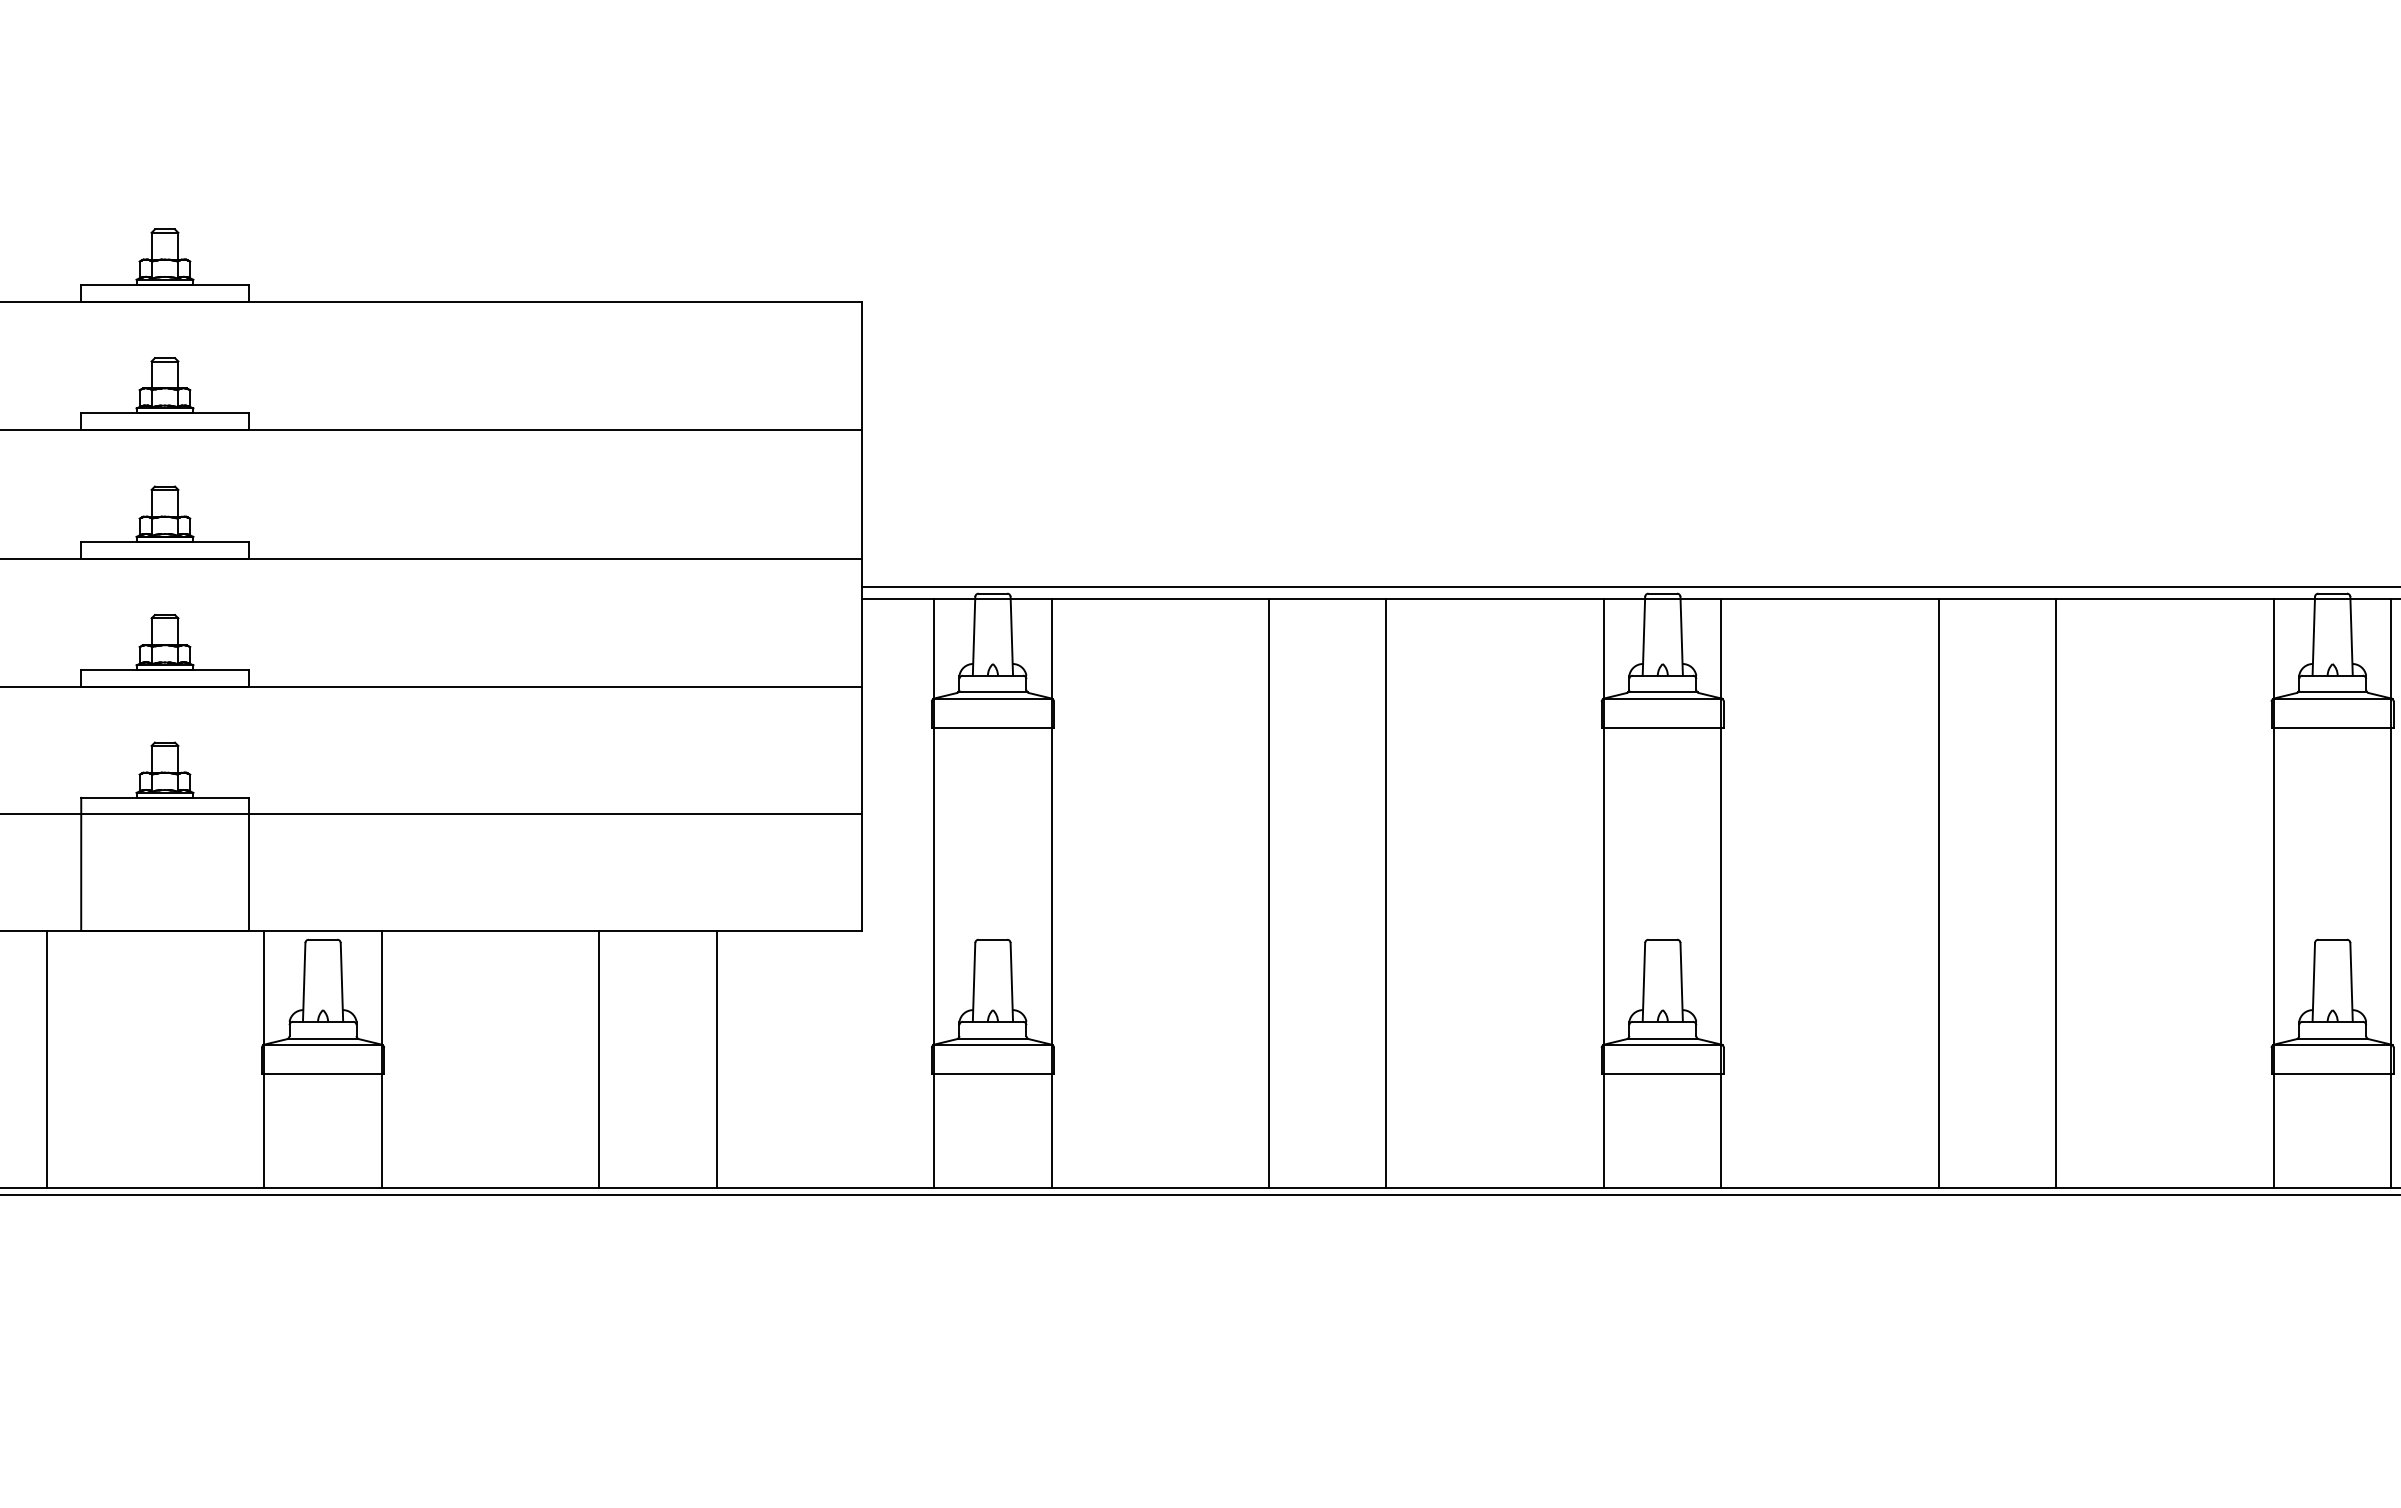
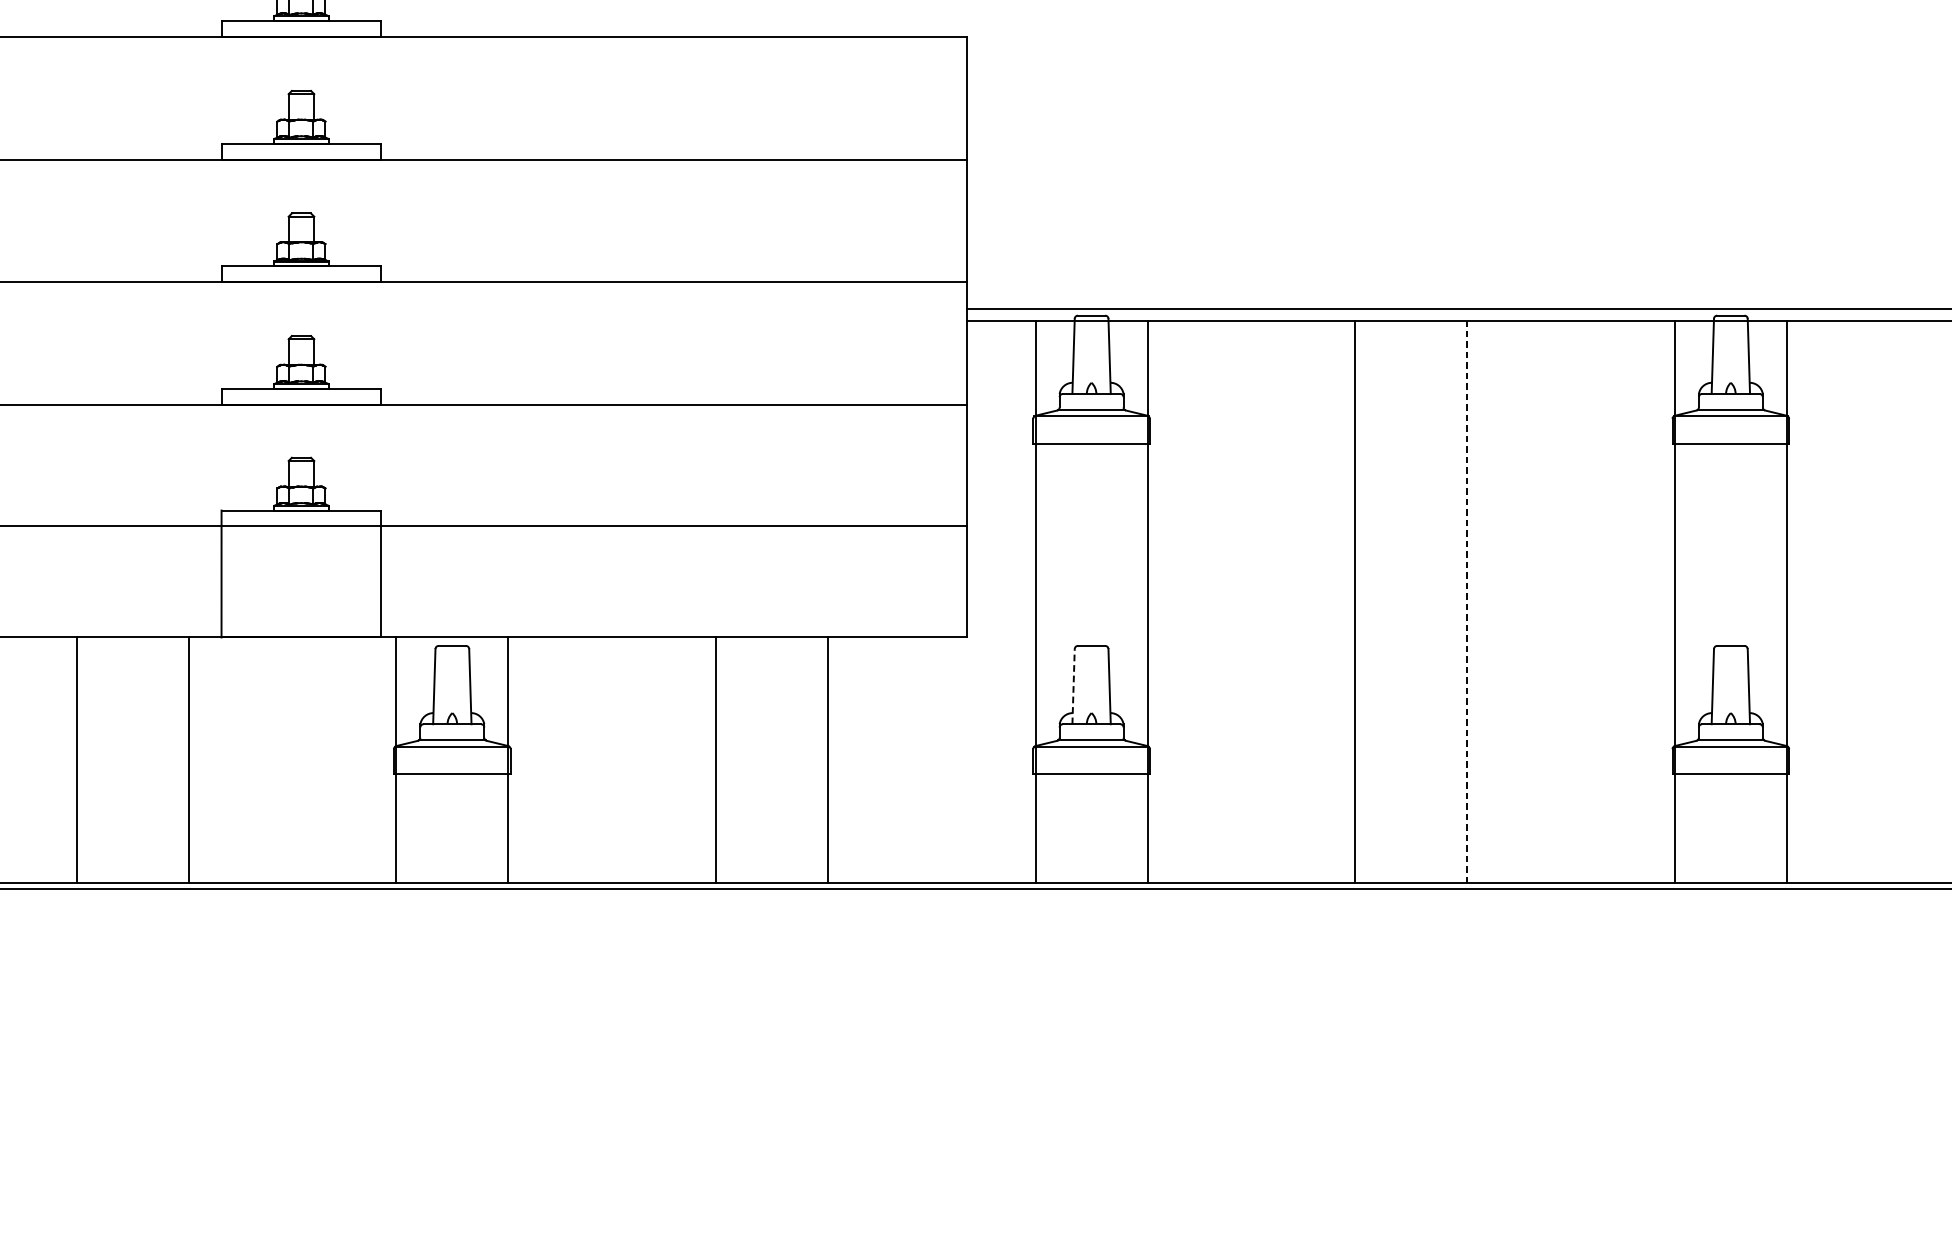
line: (1386, 893) -> (1467, 601), solid -> dashed
line: (974, 981) -> (1073, 685), solid -> dashed

